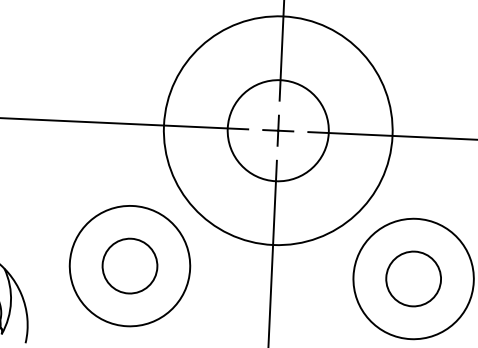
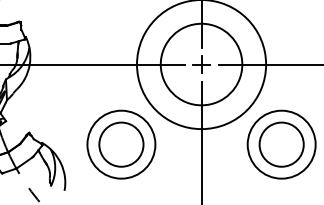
circle: (278, 130) -> (201, 64), size x1.43
circle: (130, 265) -> (121, 144), size x1.43
circle: (413, 278) -> (281, 144), size x1.43

